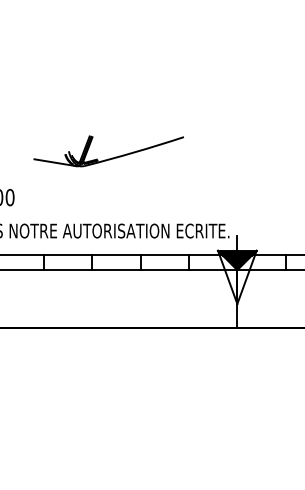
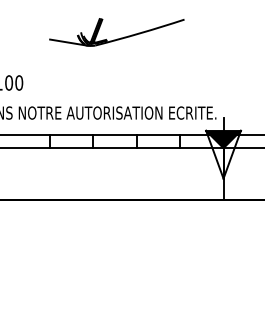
part: (111, 157) -> (119, 37), moved

